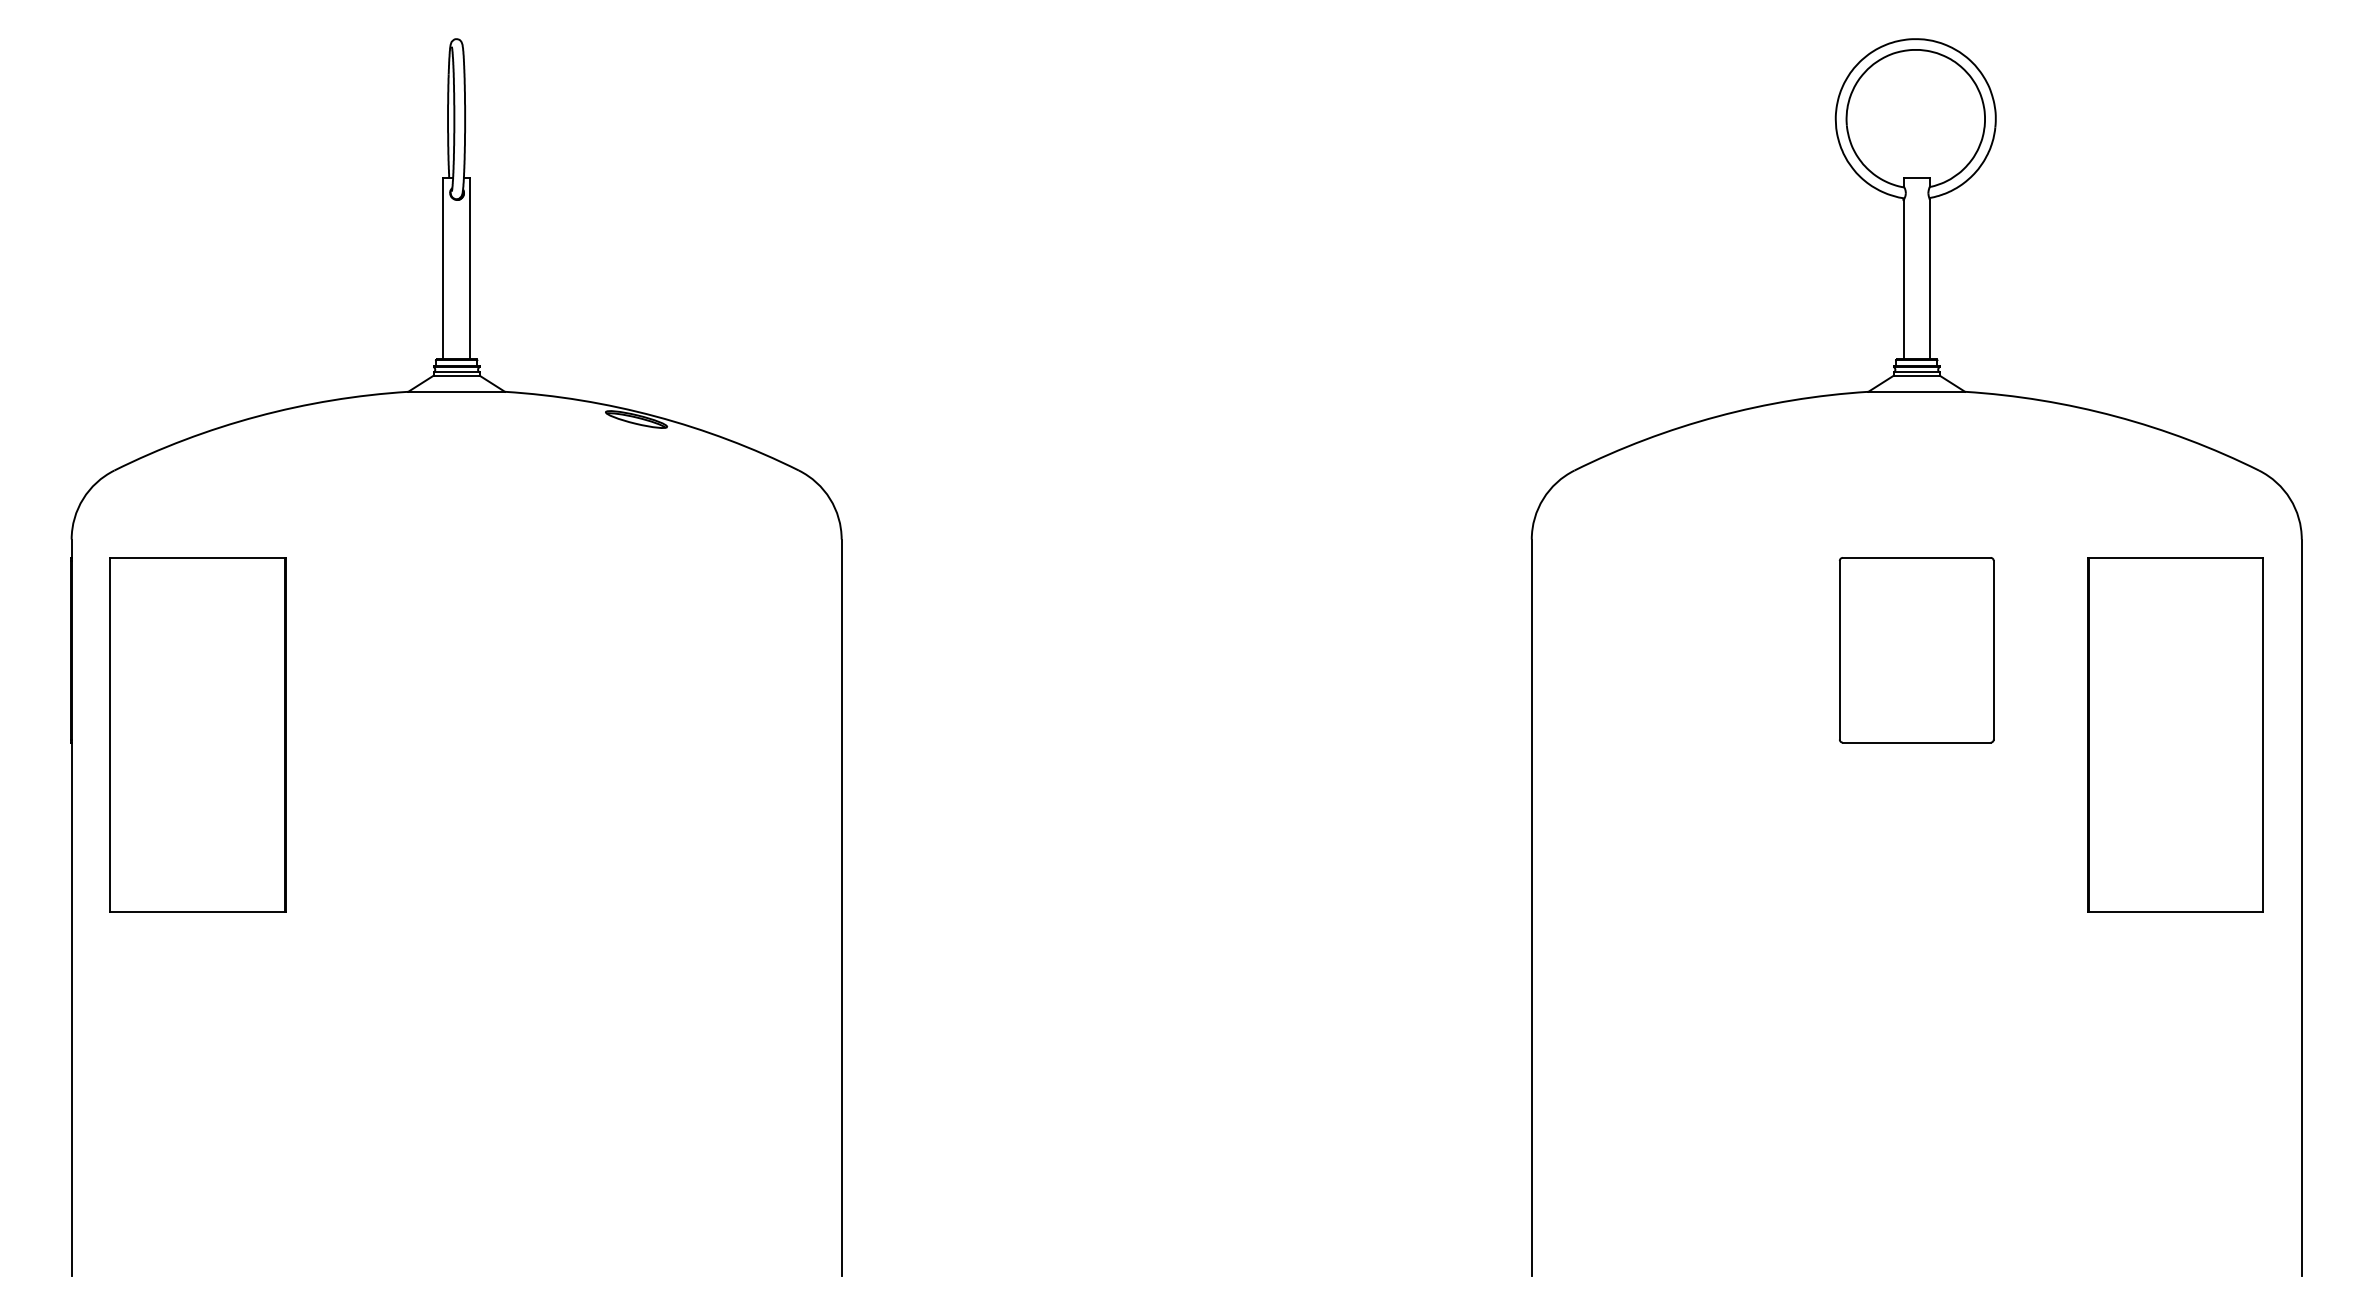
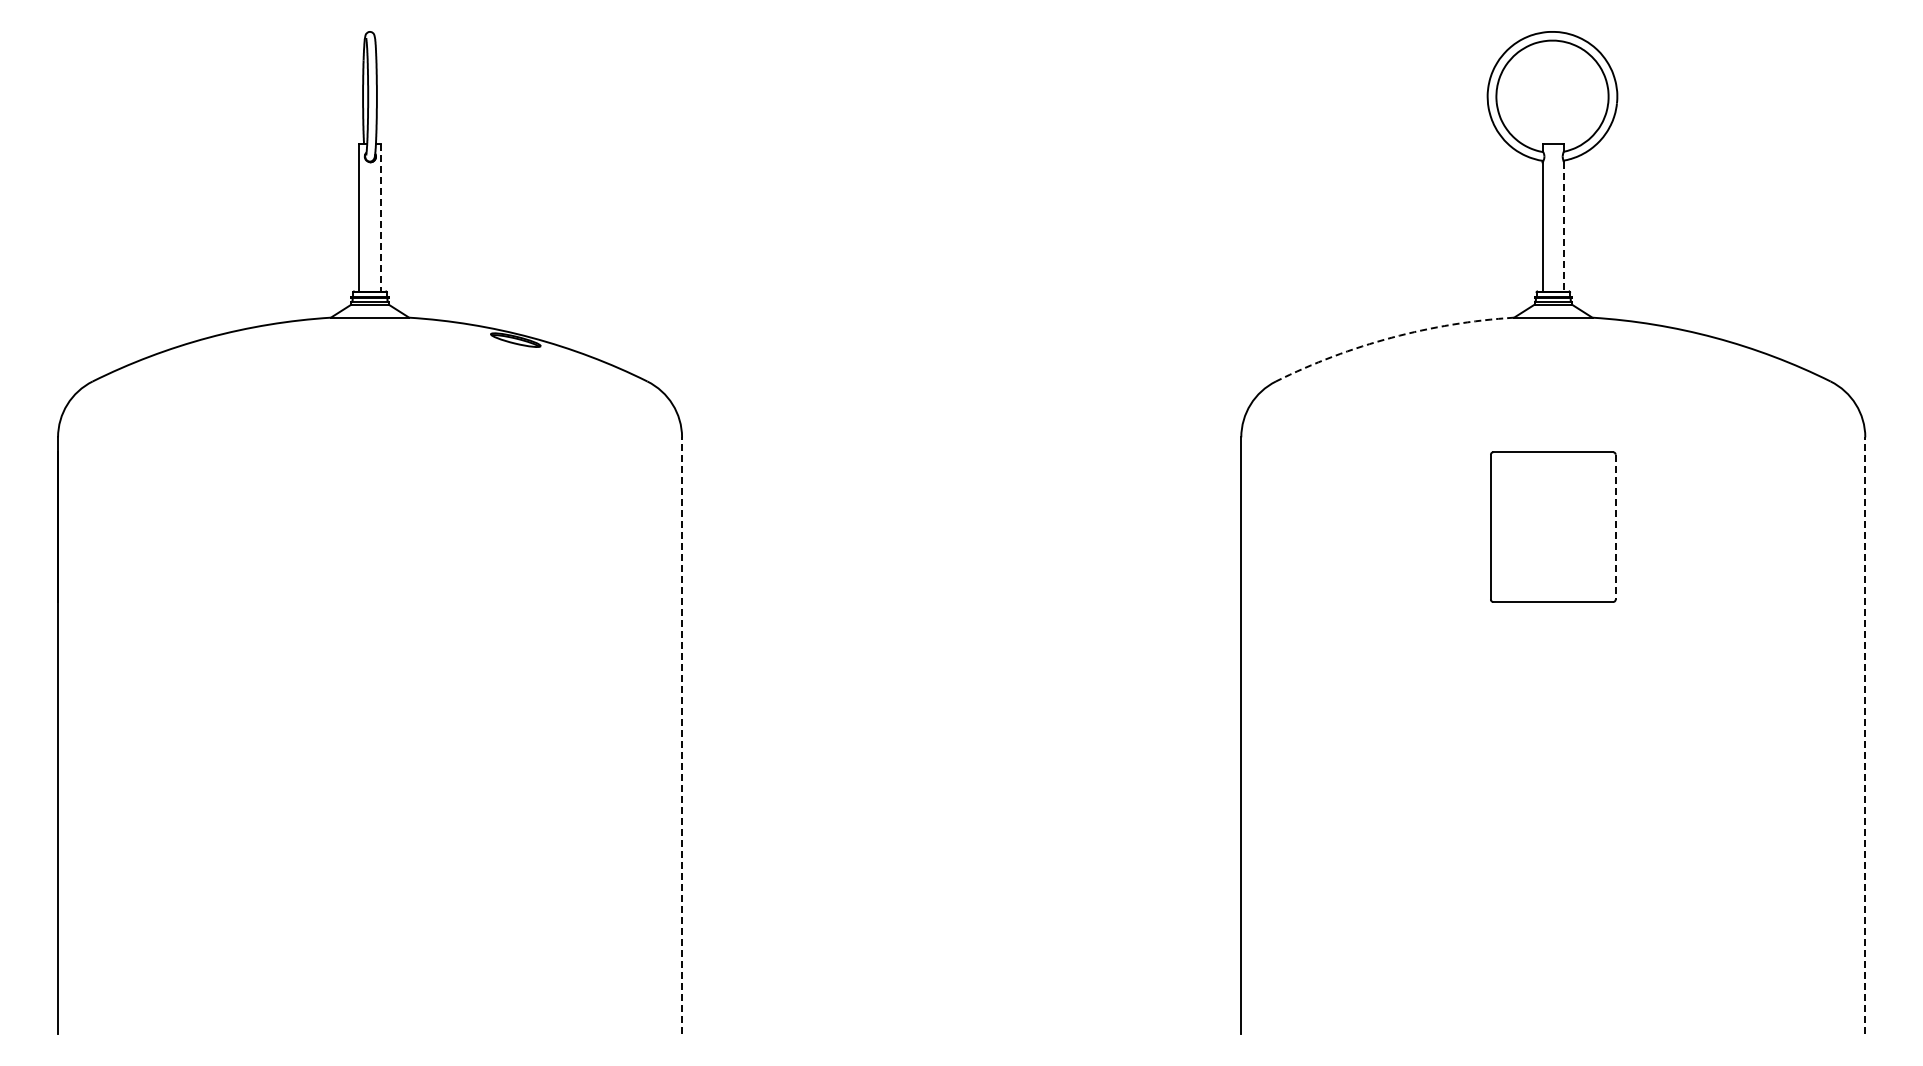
line: (469, 268) -> (380, 217), solid -> dashed
line: (1930, 279) -> (1564, 226), solid -> dashed
arc: (1717, 416) -> (1391, 337), solid -> dashed
line: (1993, 650) -> (1615, 527), solid -> dashed
part: (198, 734) -> (160, 595), removed
part: (2174, 734) -> (1762, 595), removed
line: (842, 907) -> (682, 735), solid -> dashed
line: (2302, 907) -> (1865, 735), solid -> dashed

